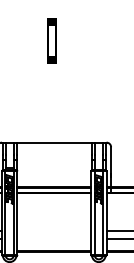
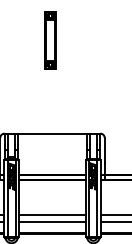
part: (52, 41) -> (50, 40), size x1.43
line: (54, 230) -> (52, 214), added
line: (54, 239) -> (52, 222), added

